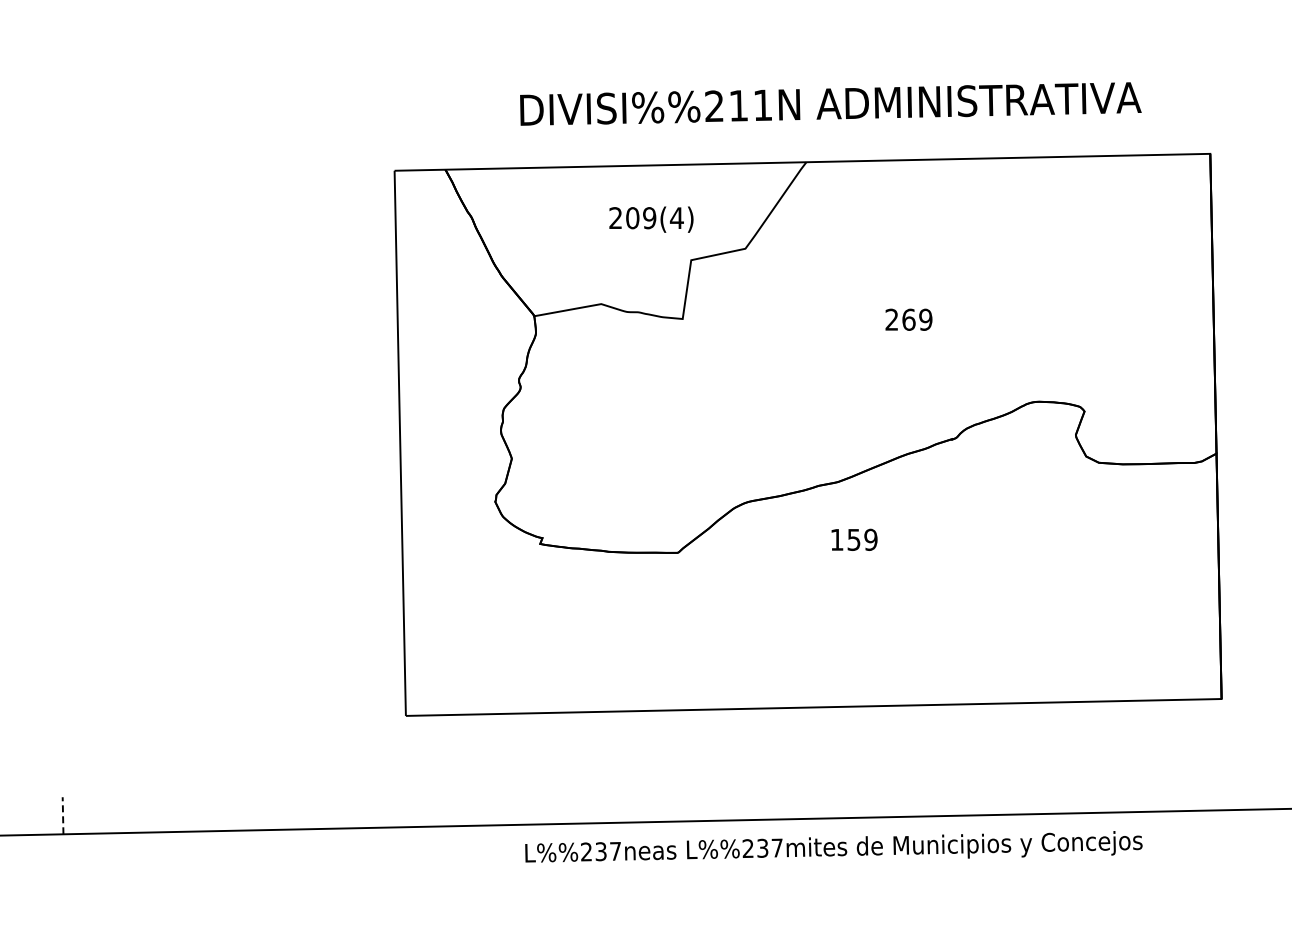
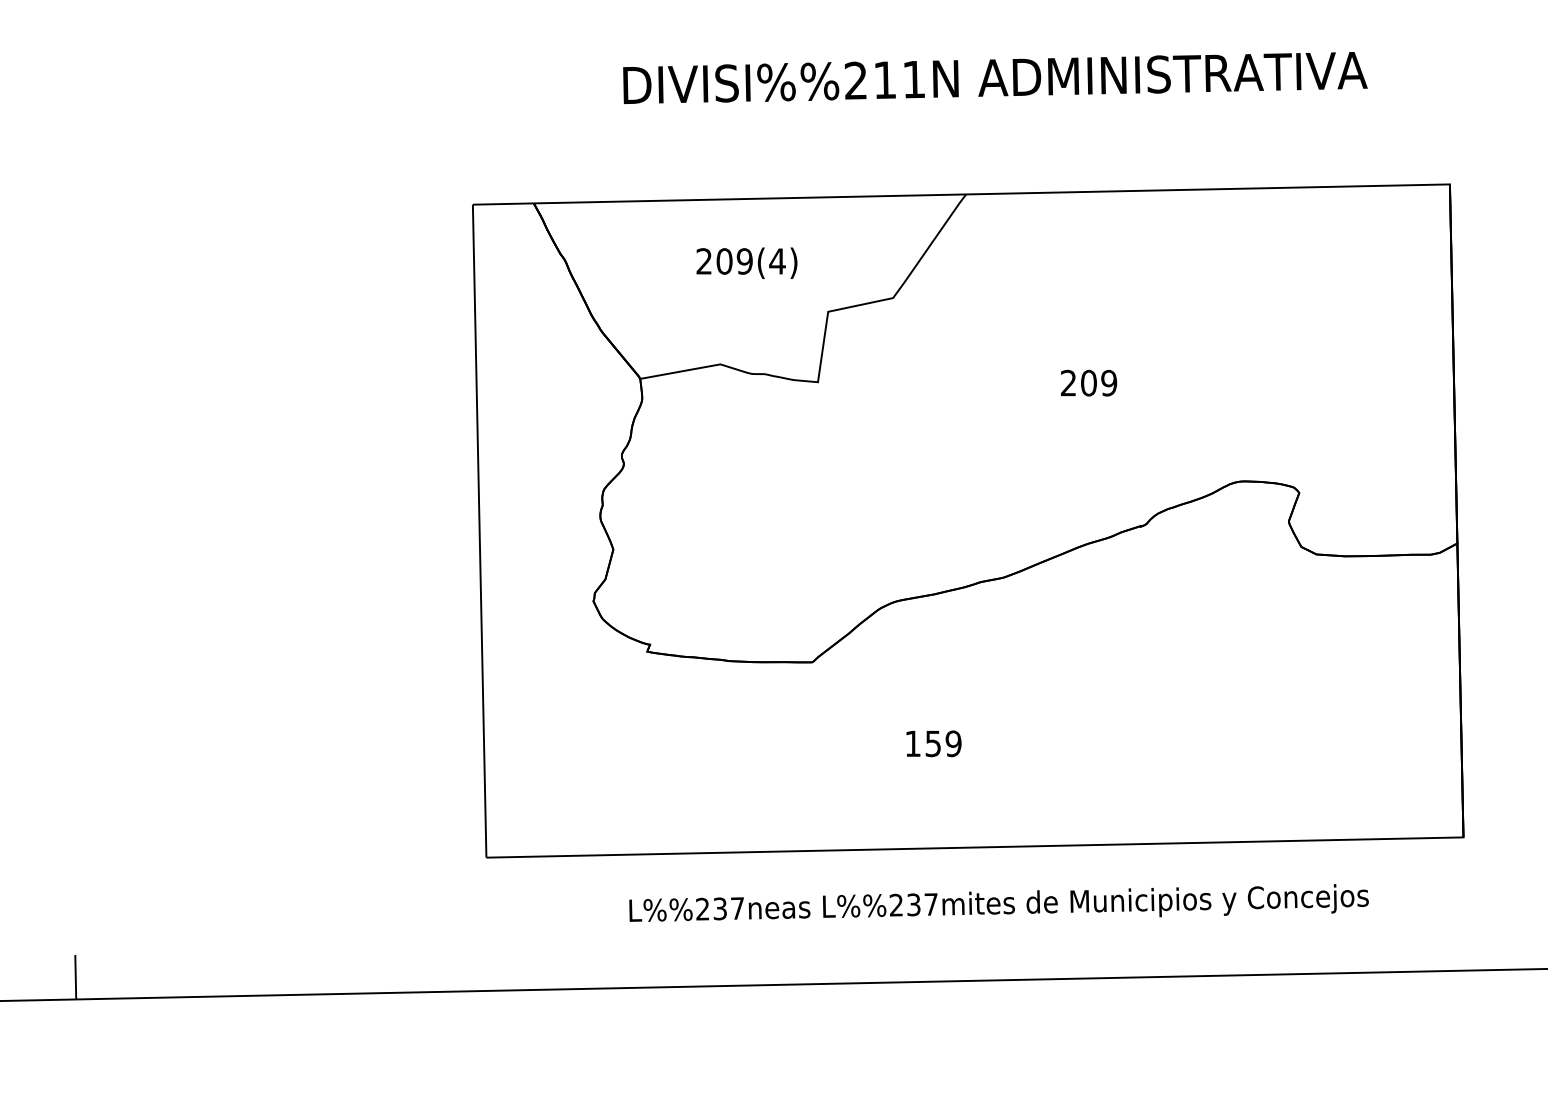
text: (830, 103) -> (994, 77), moved
text: (651, 219) -> (747, 263), moved
text: (908, 319) -> (1088, 382), 269 -> 209
text: (854, 539) -> (933, 743), moved
line: (63, 815) -> (76, 976), dashed -> solid
text: (833, 846) -> (998, 902), moved

